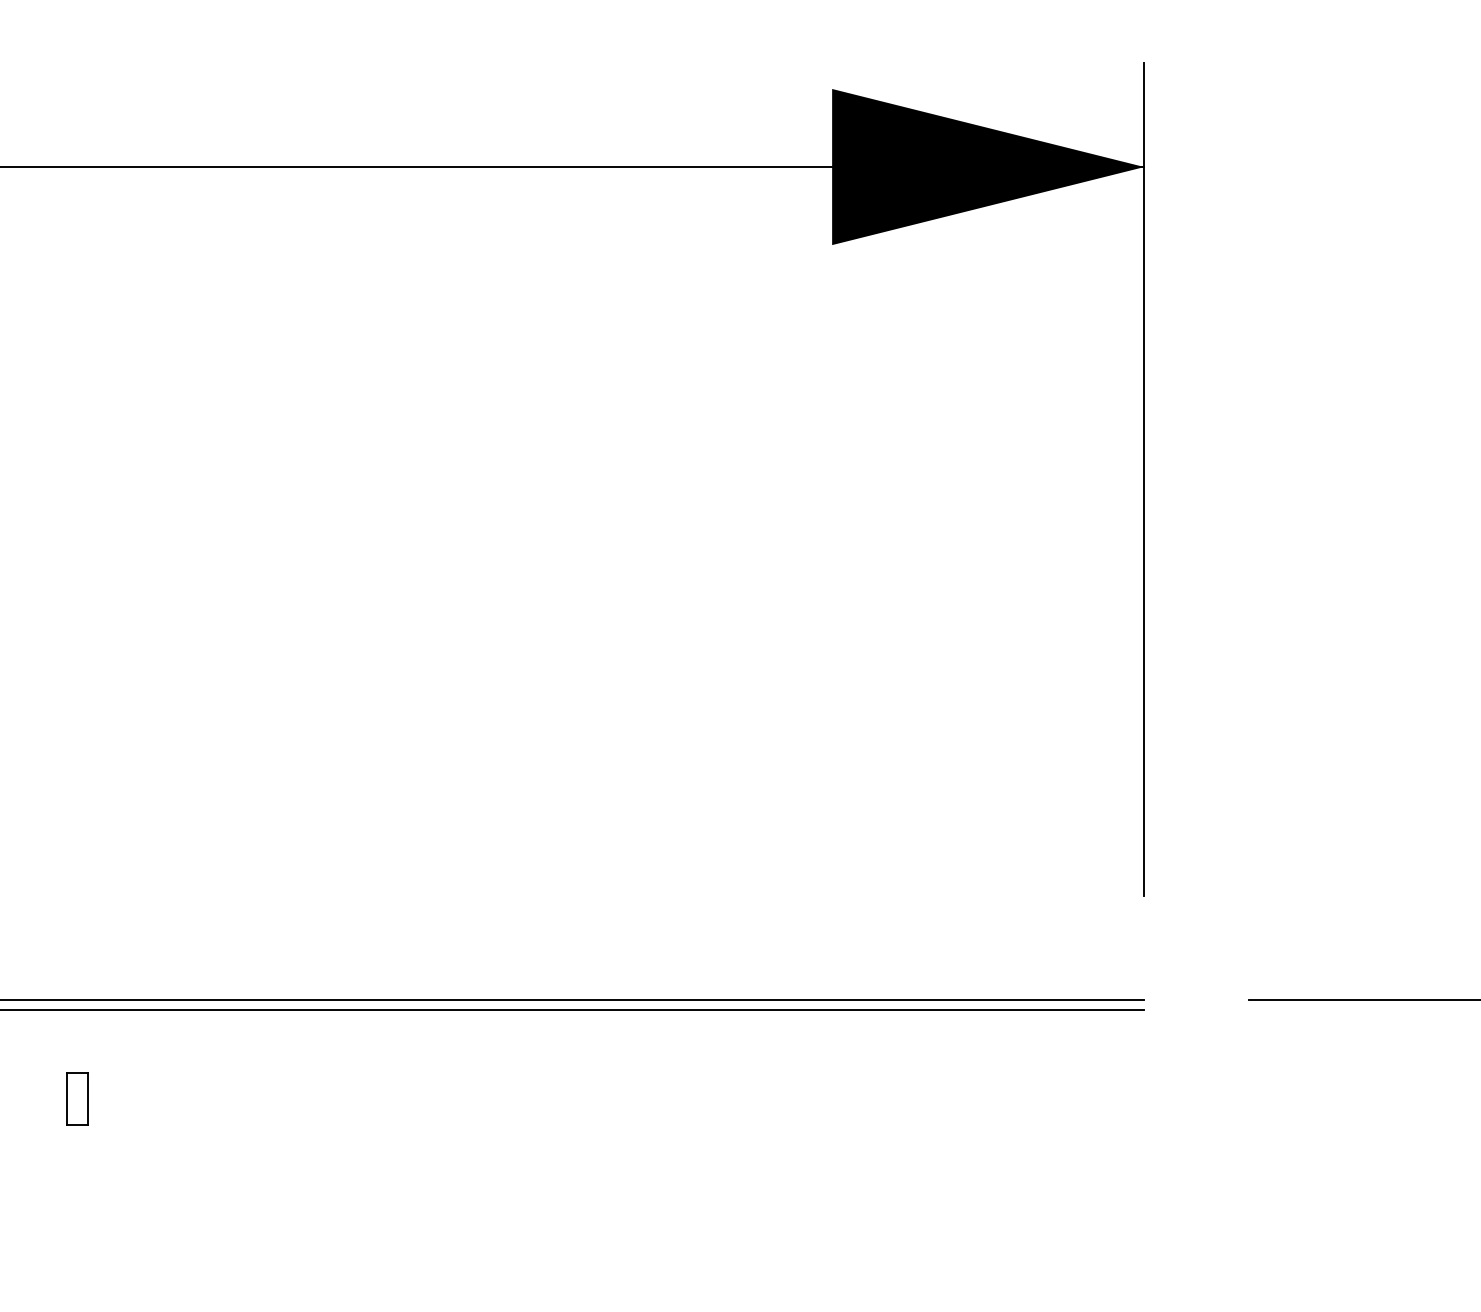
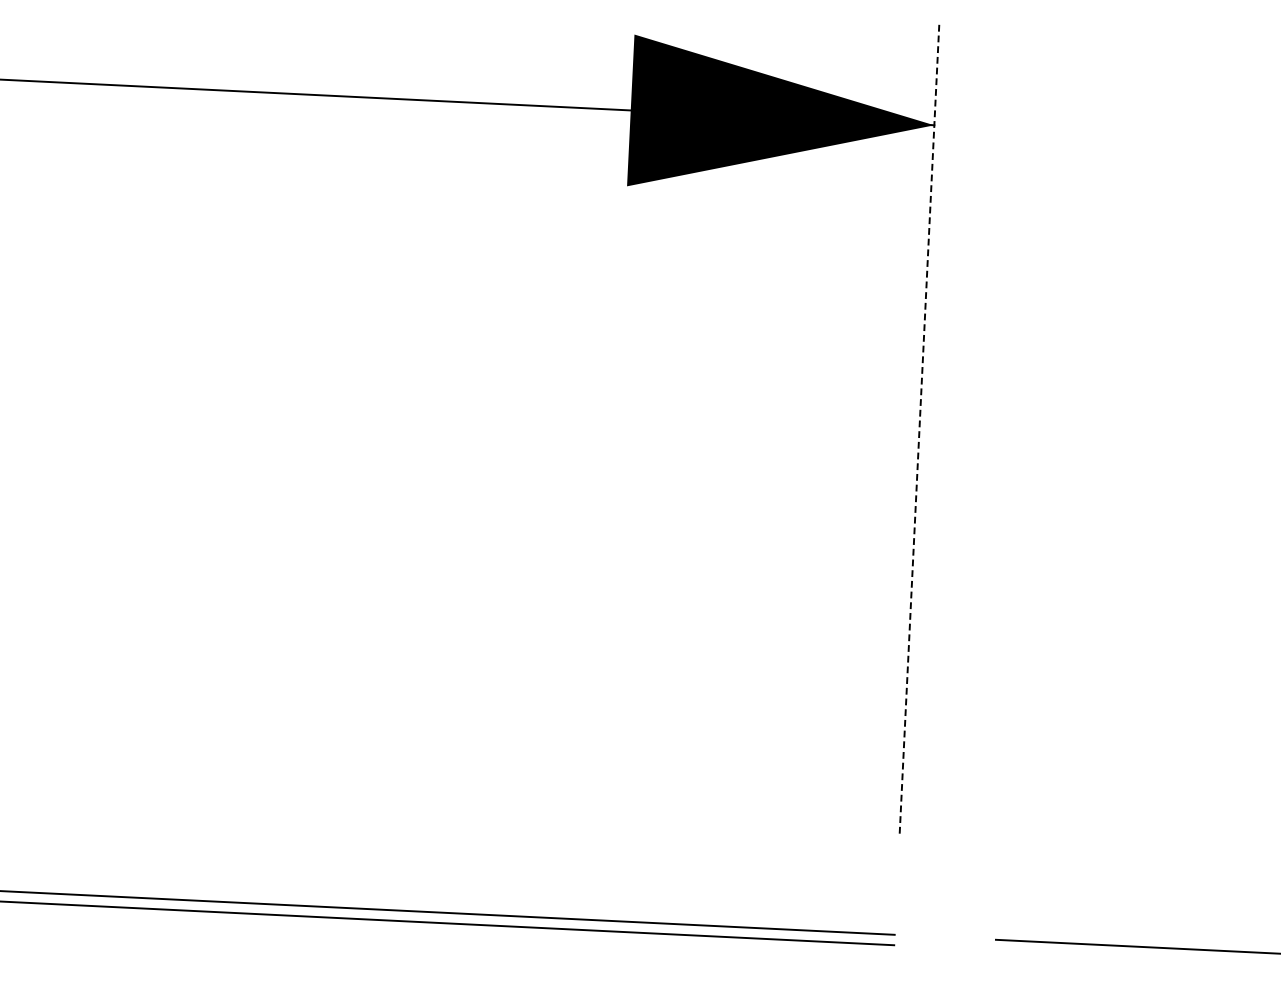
line: (1144, 478) -> (919, 428), solid -> dashed

